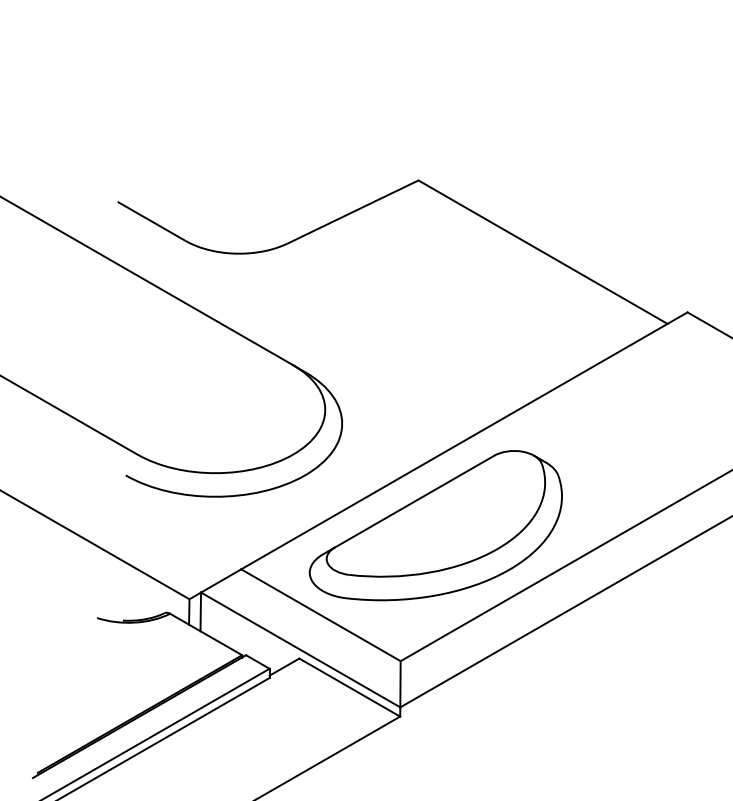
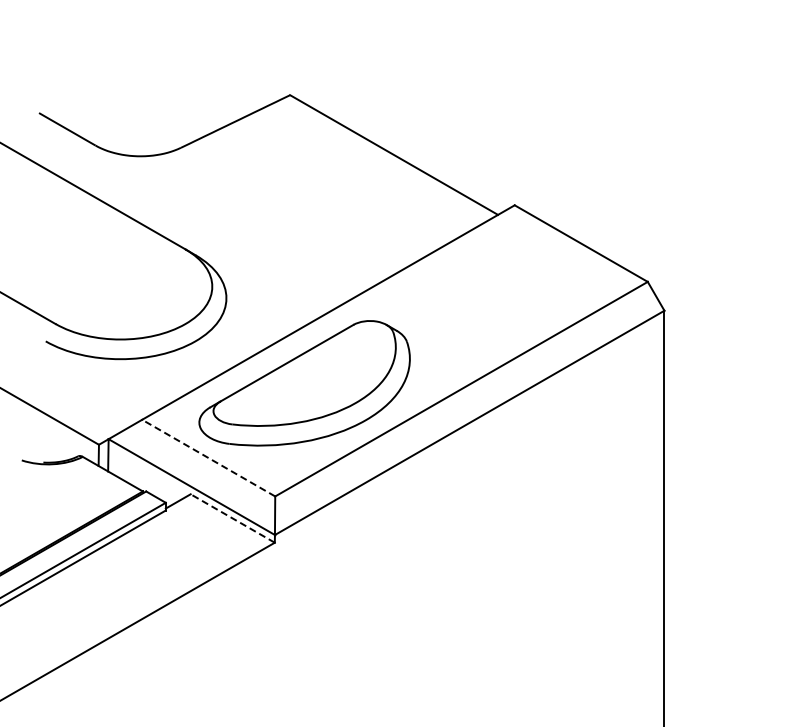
line: (320, 615) -> (208, 458), solid -> dashed
line: (349, 687) -> (232, 518), solid -> dashed

